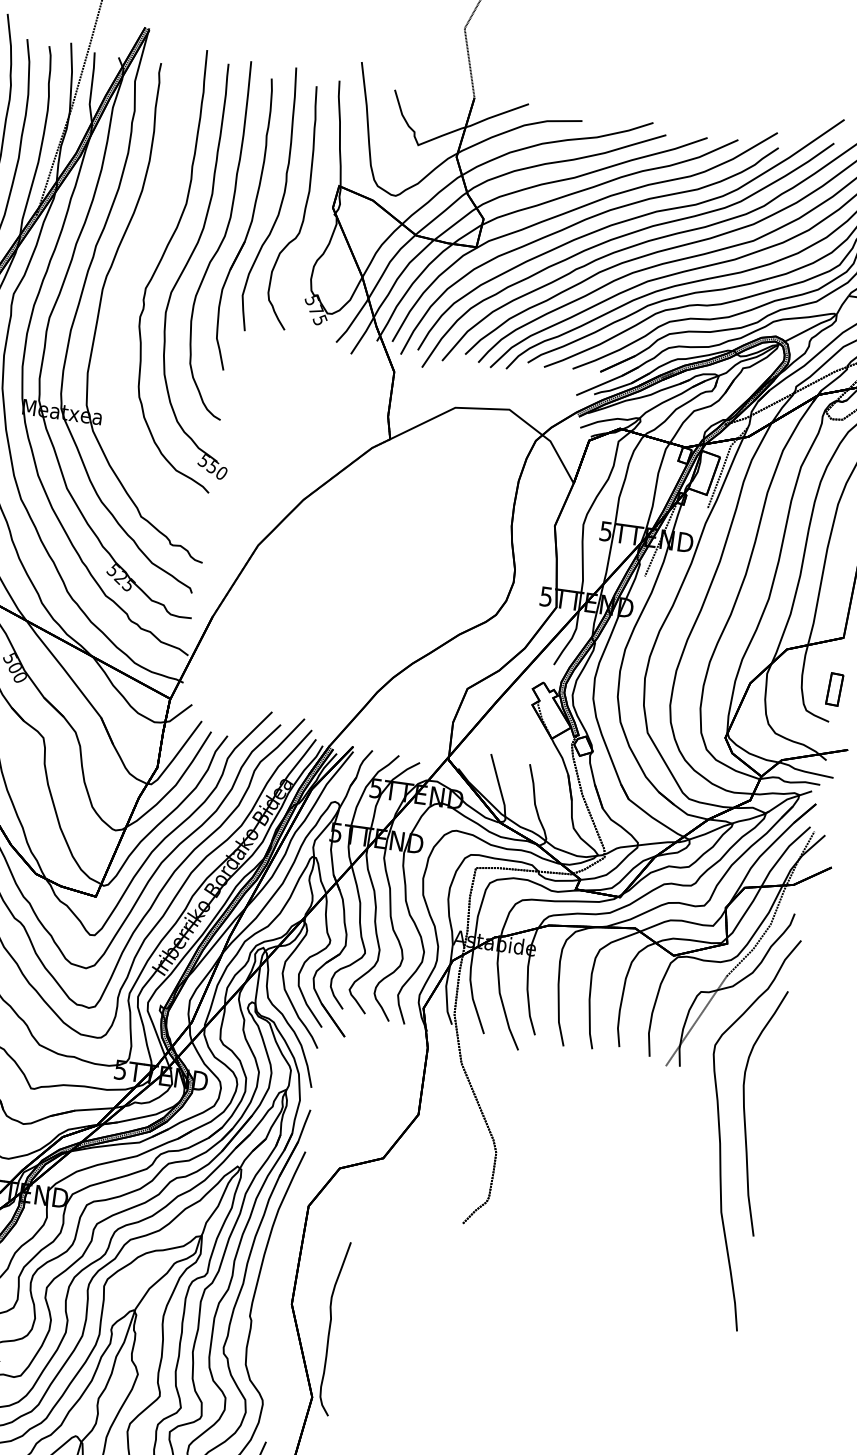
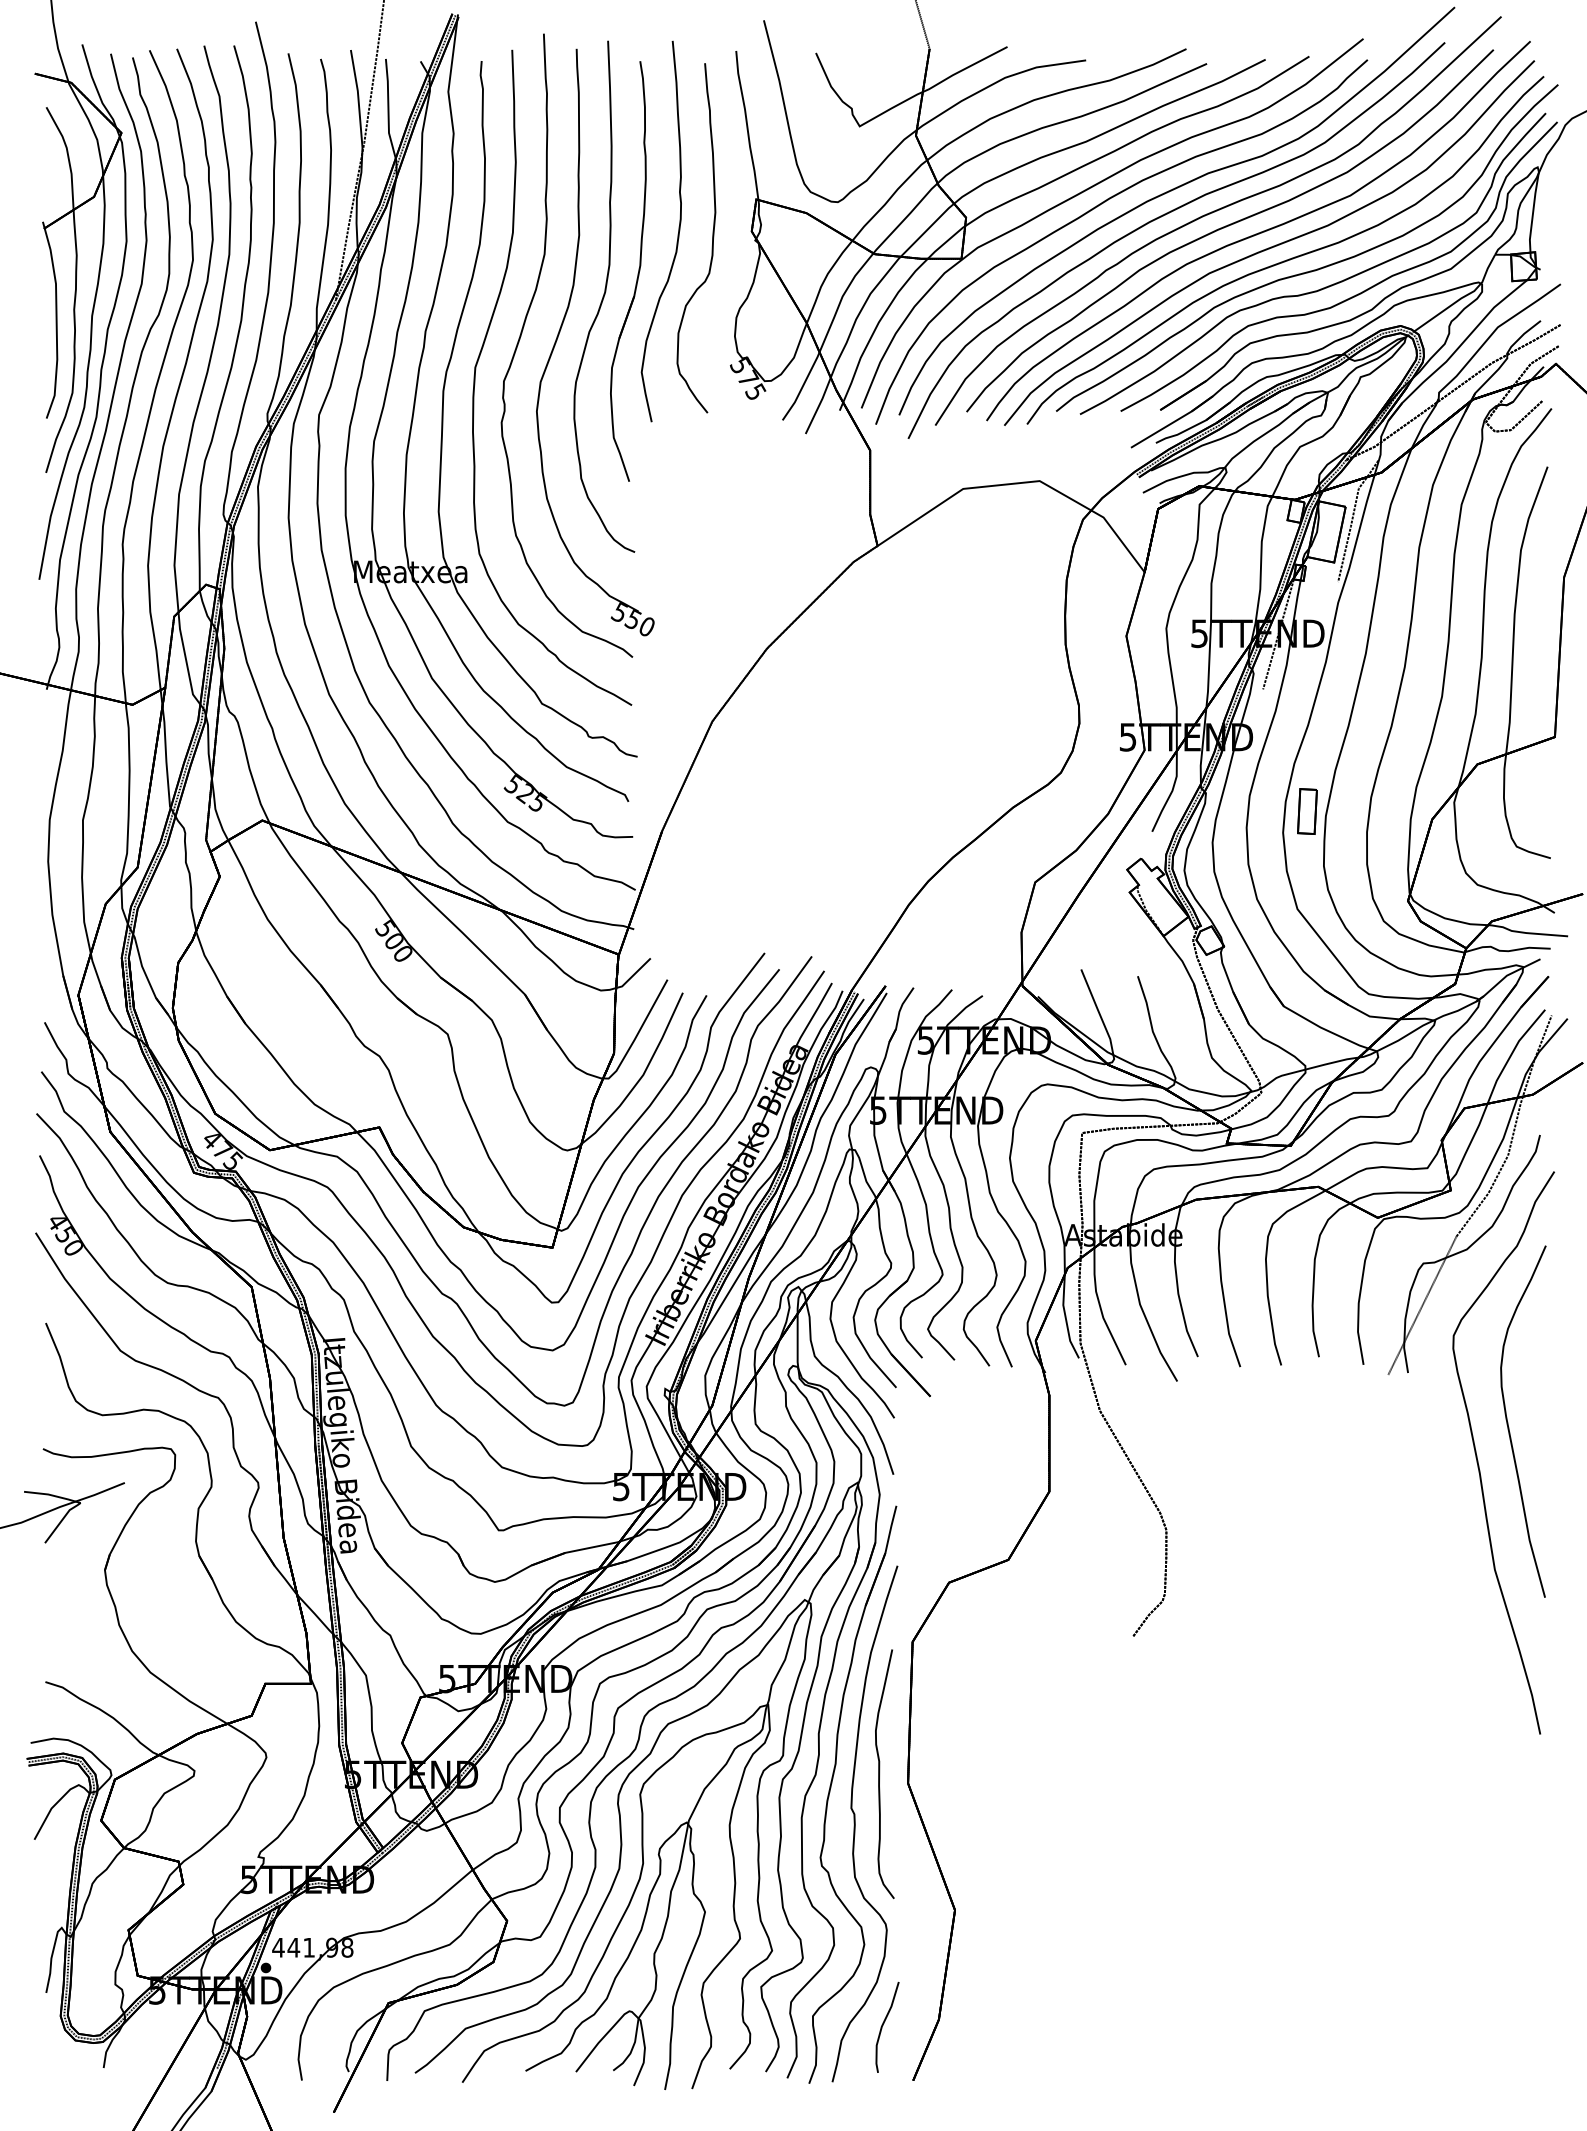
part: (132, 266) -> (481, 353), added
part: (834, 689) -> (1307, 811), moved
curve: (330, 1327) -> (880, 1773), moved

